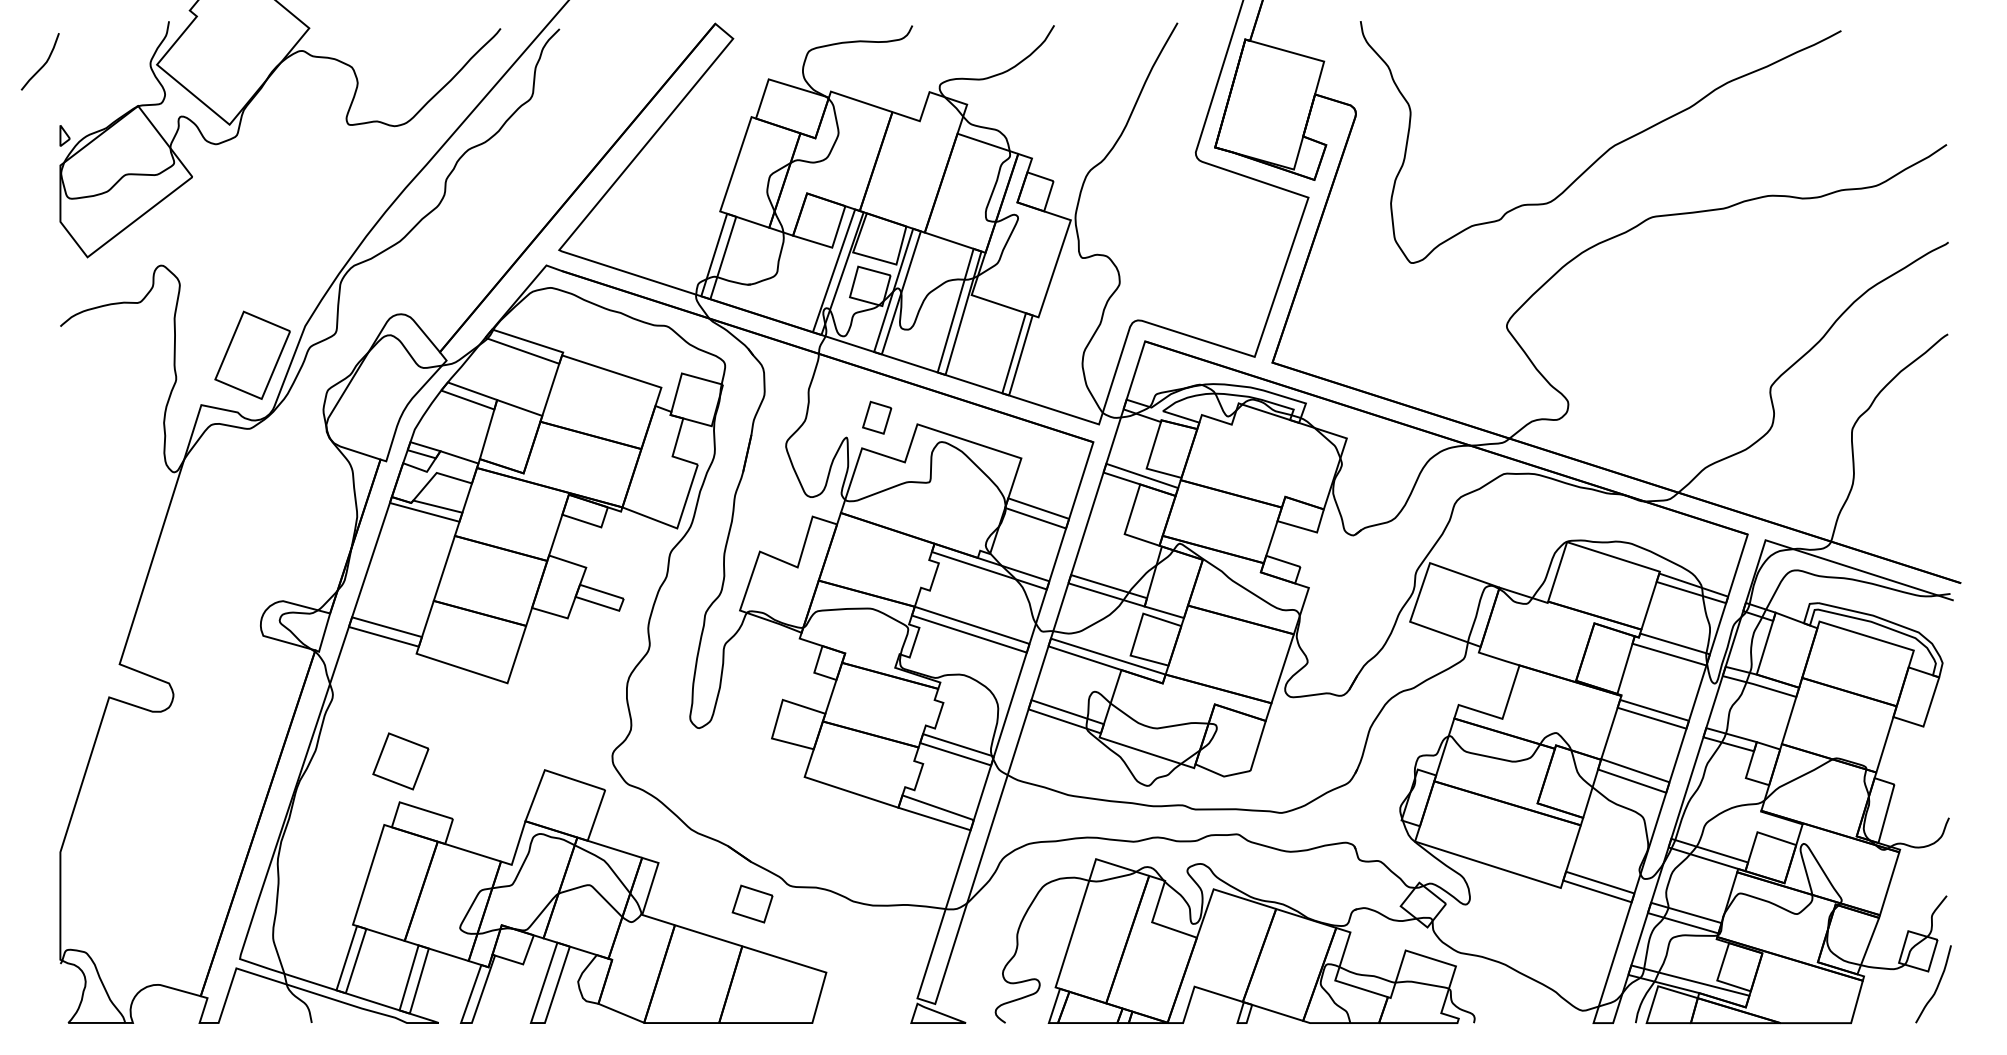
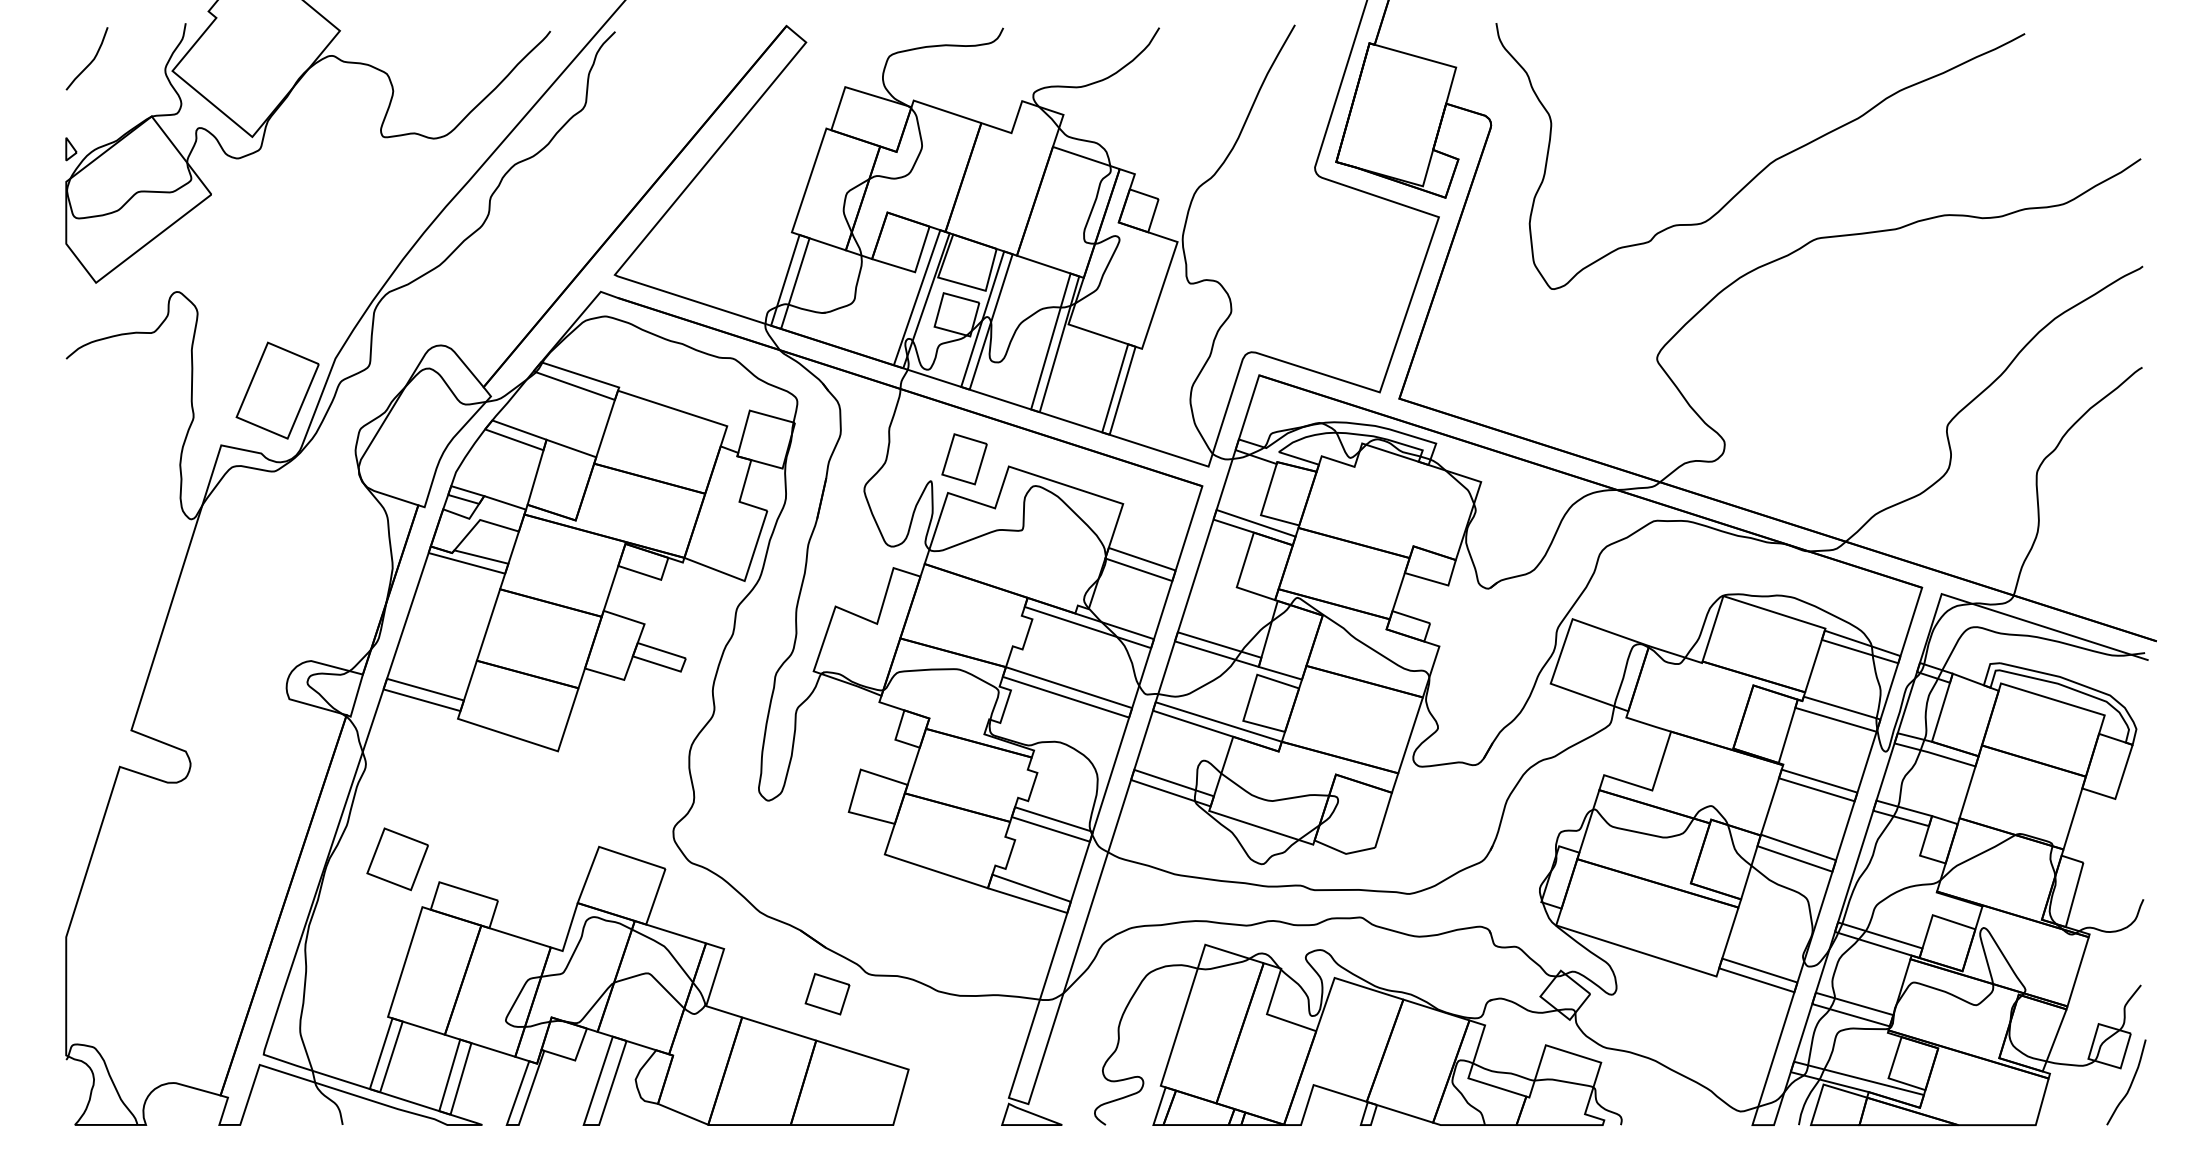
curve: (43, 64) -> (90, 61), moved
part: (877, 417) -> (964, 459), size x1.43
part: (400, 761) -> (397, 859), moved

